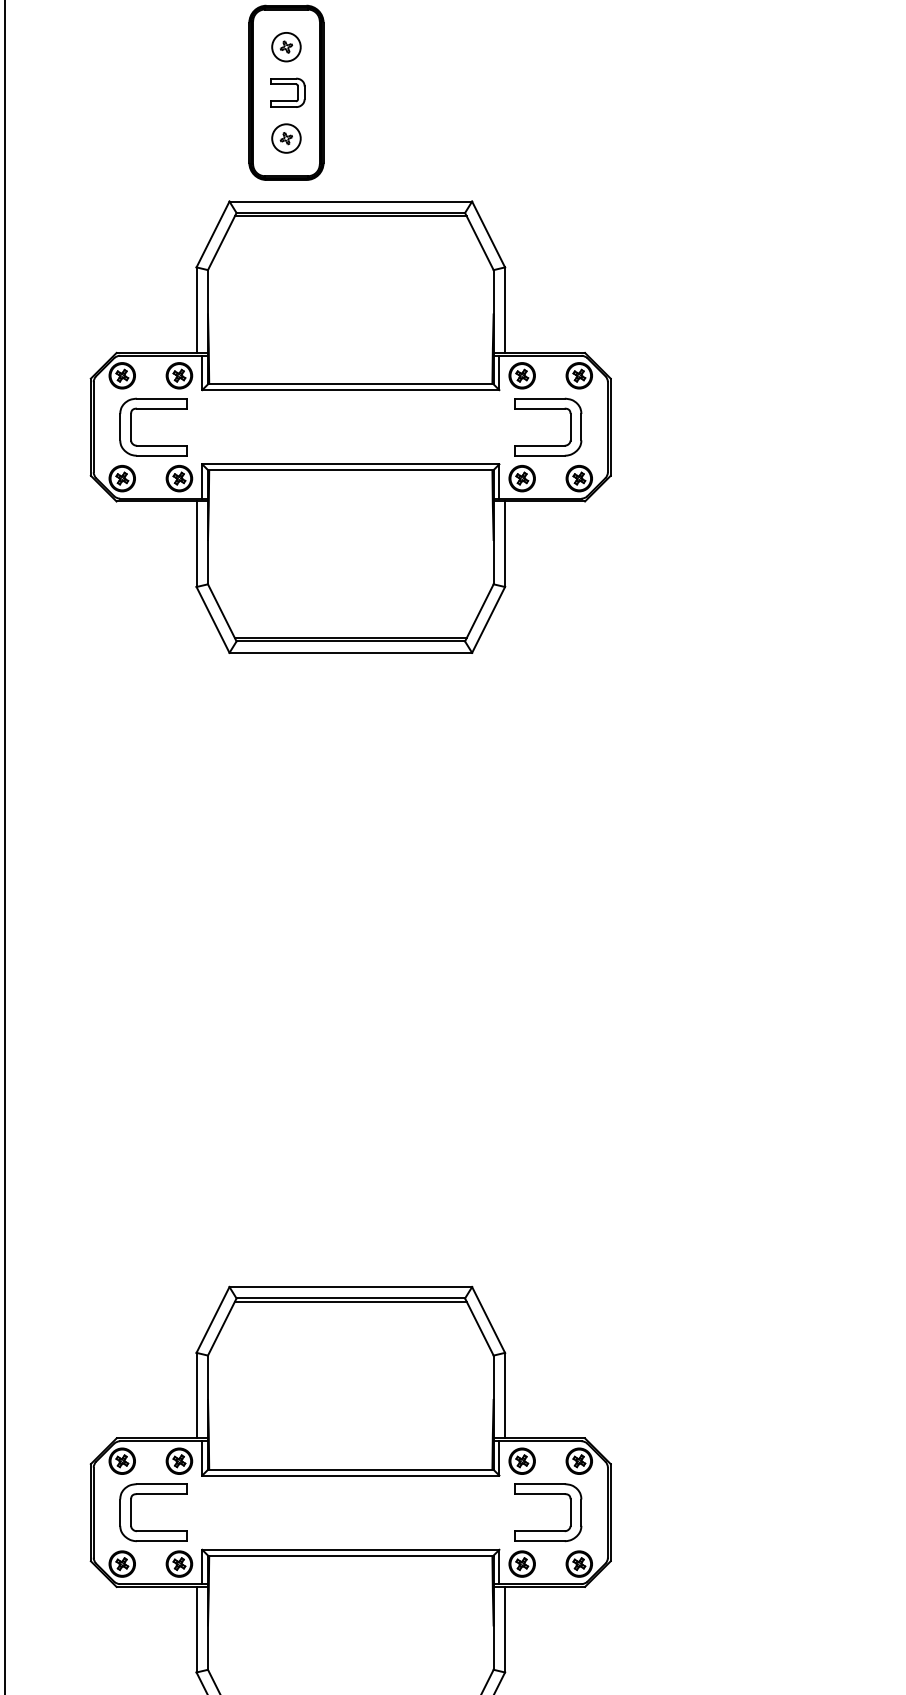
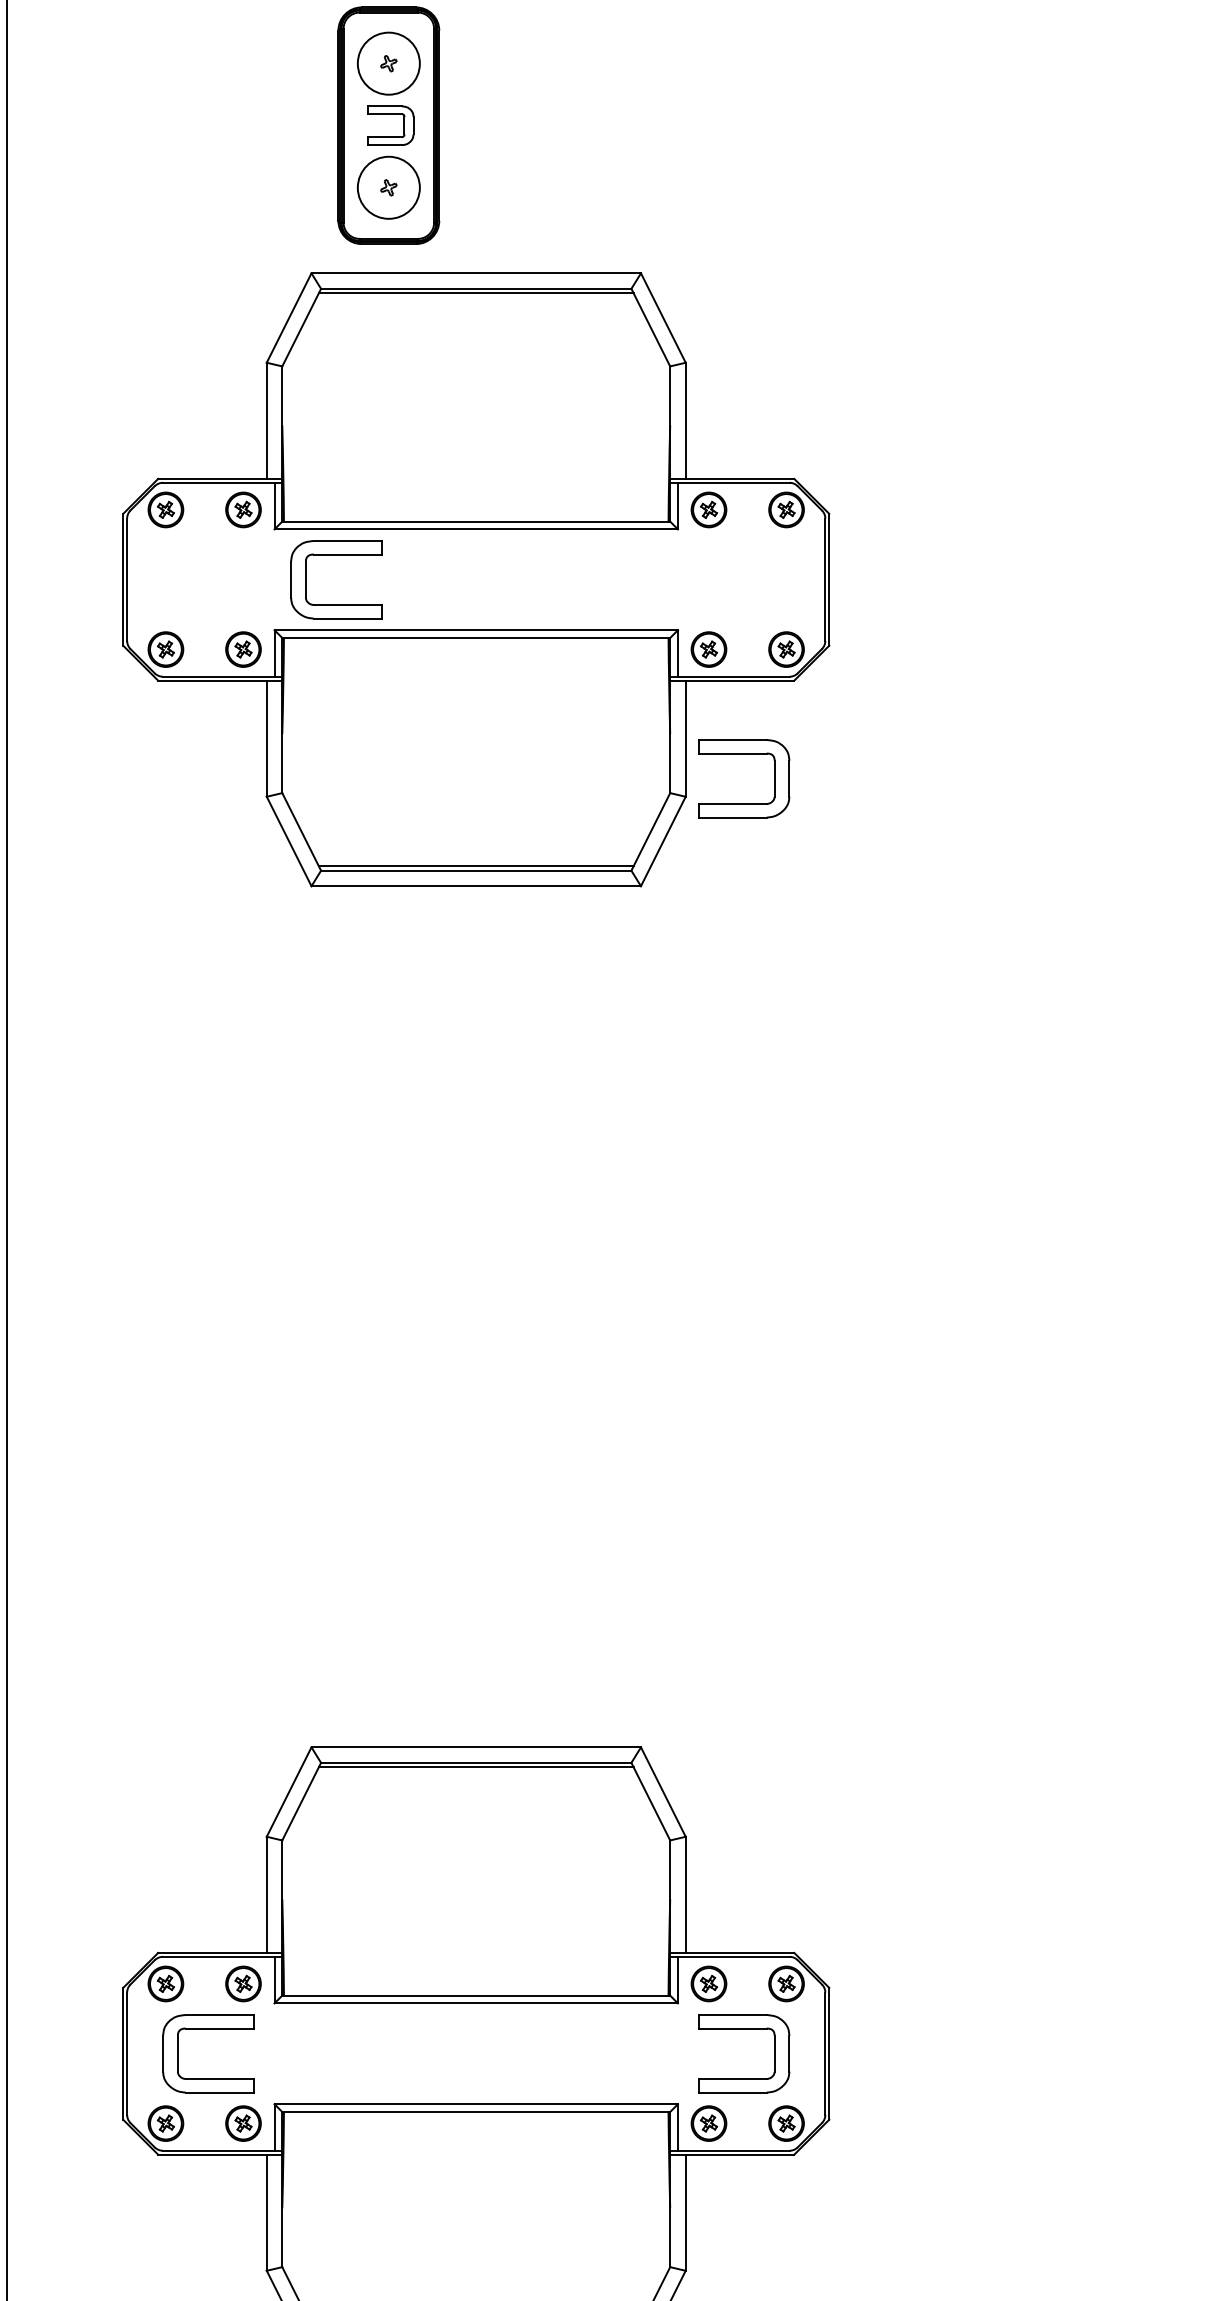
circle: (286, 47) -> (388, 63), size x1.6
circle: (286, 138) -> (388, 187), size x1.6
part: (153, 409) -> (336, 555), moved
part: (548, 409) -> (744, 754), moved

